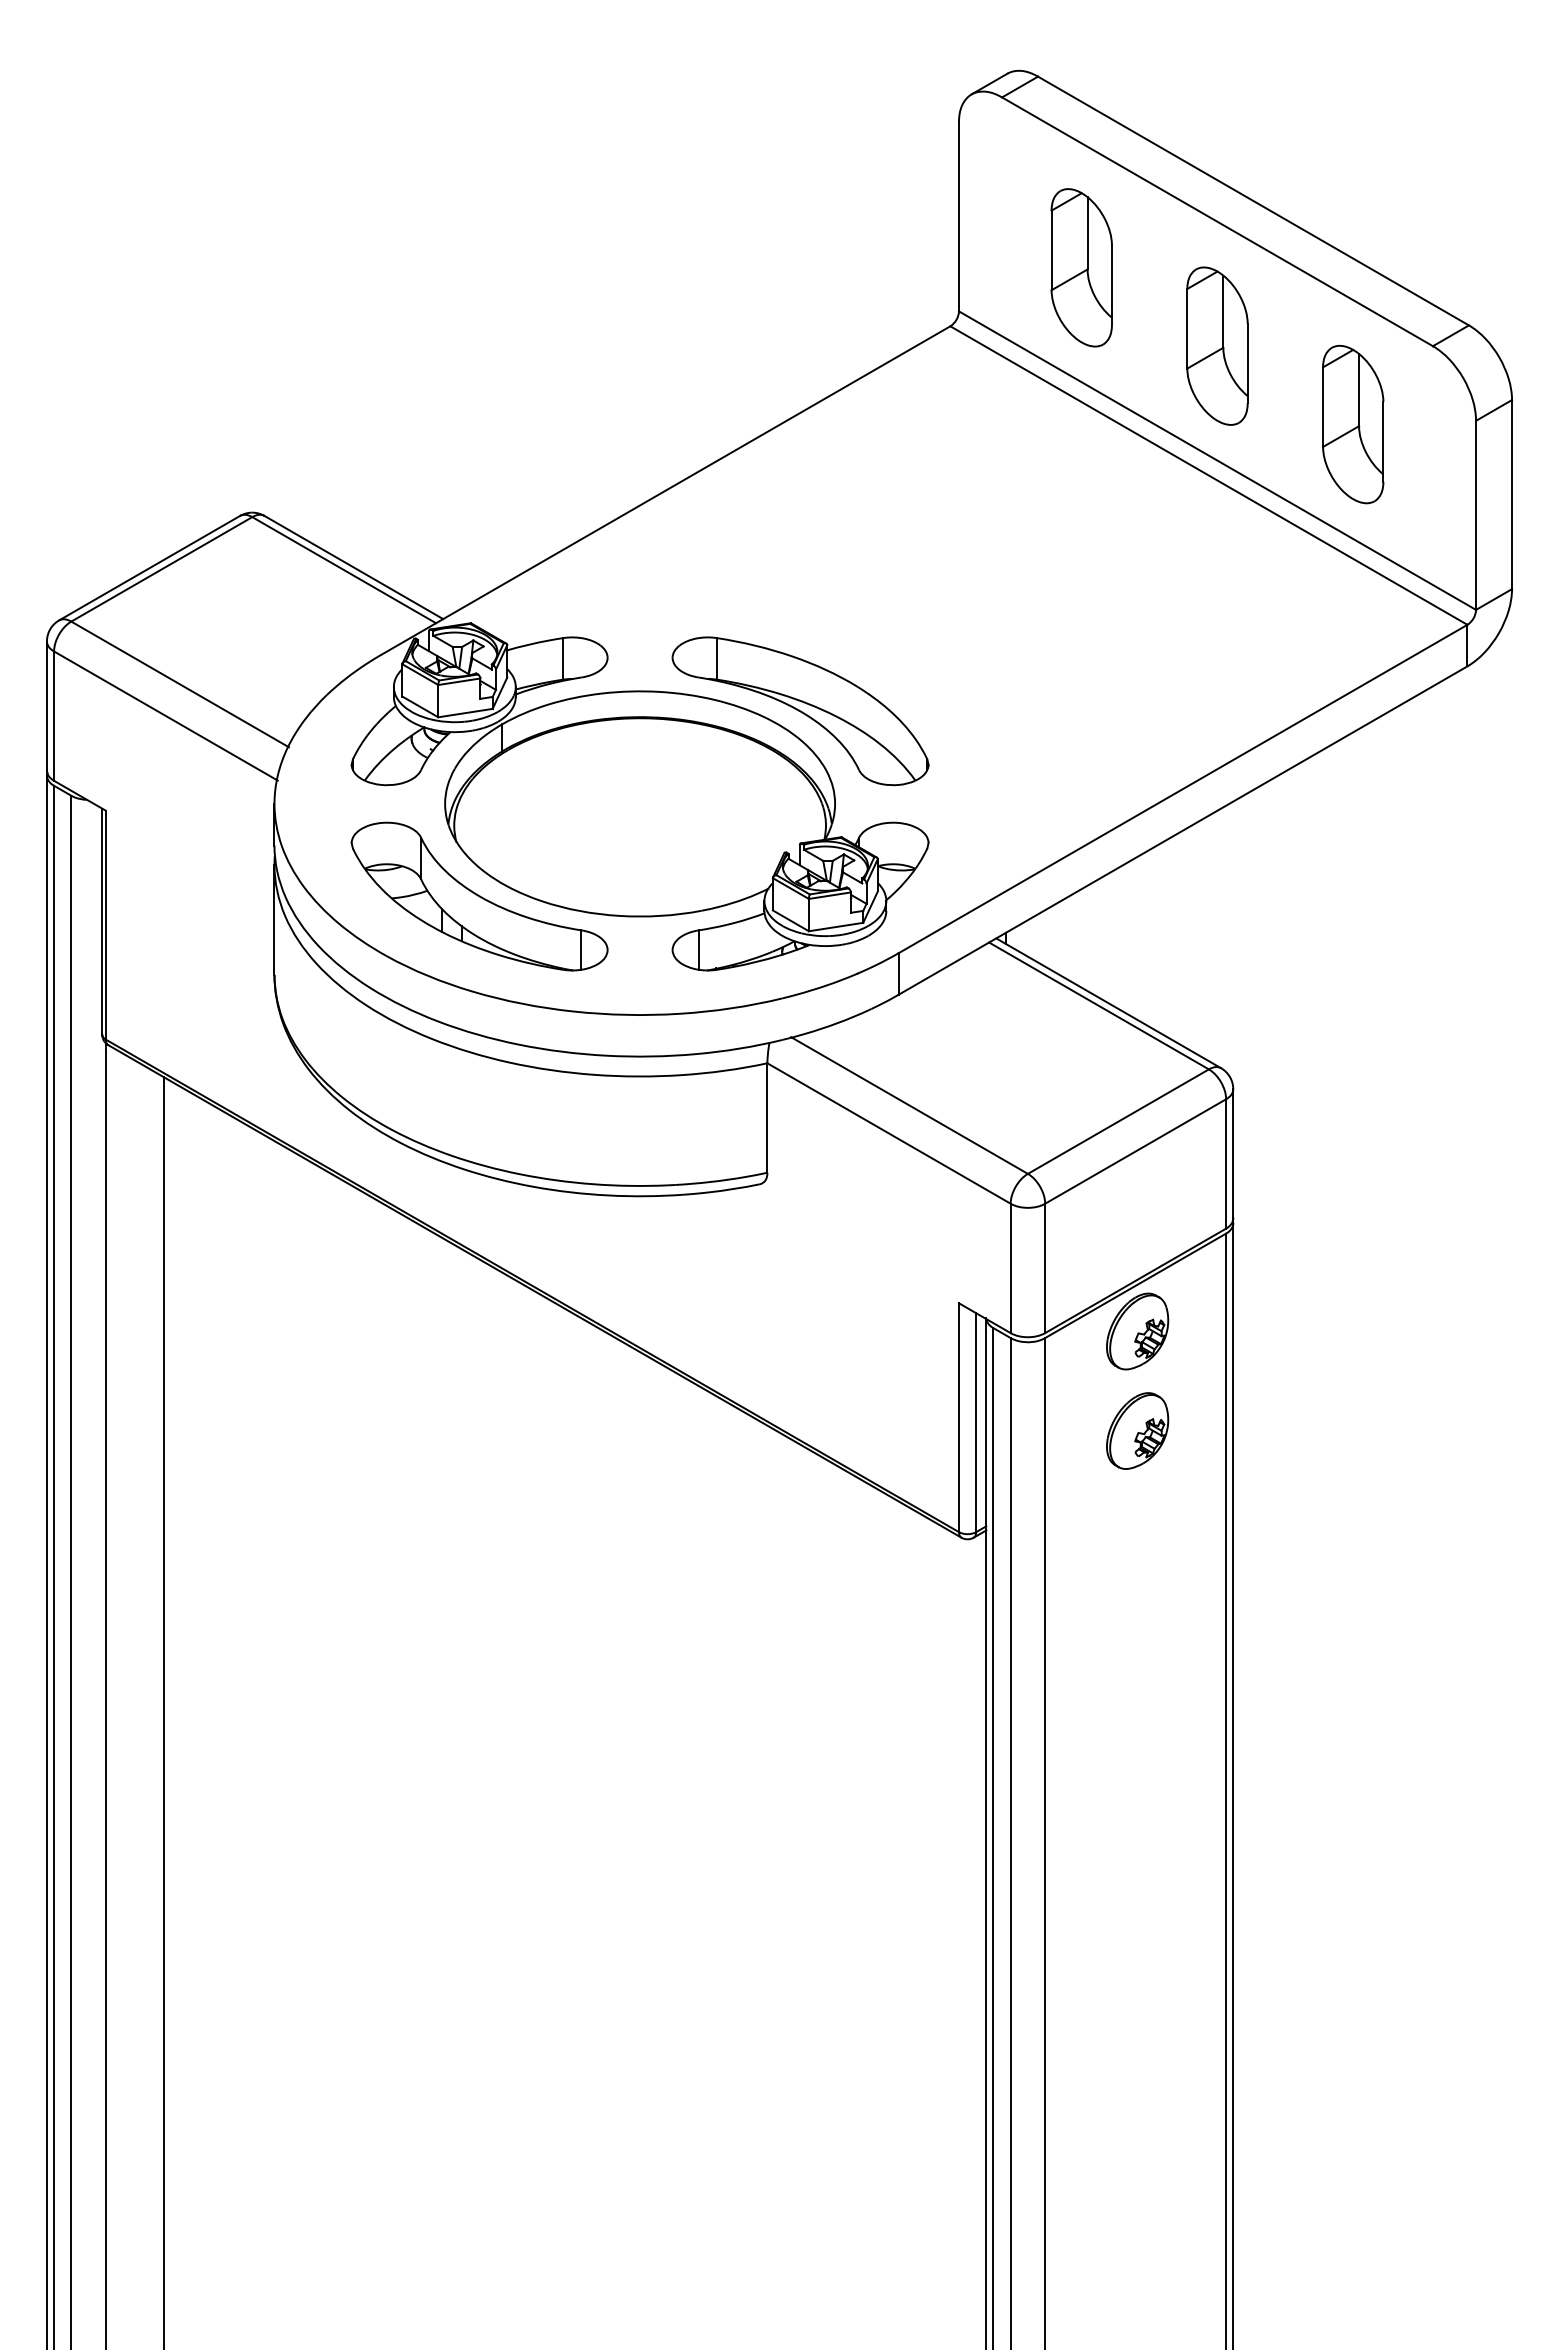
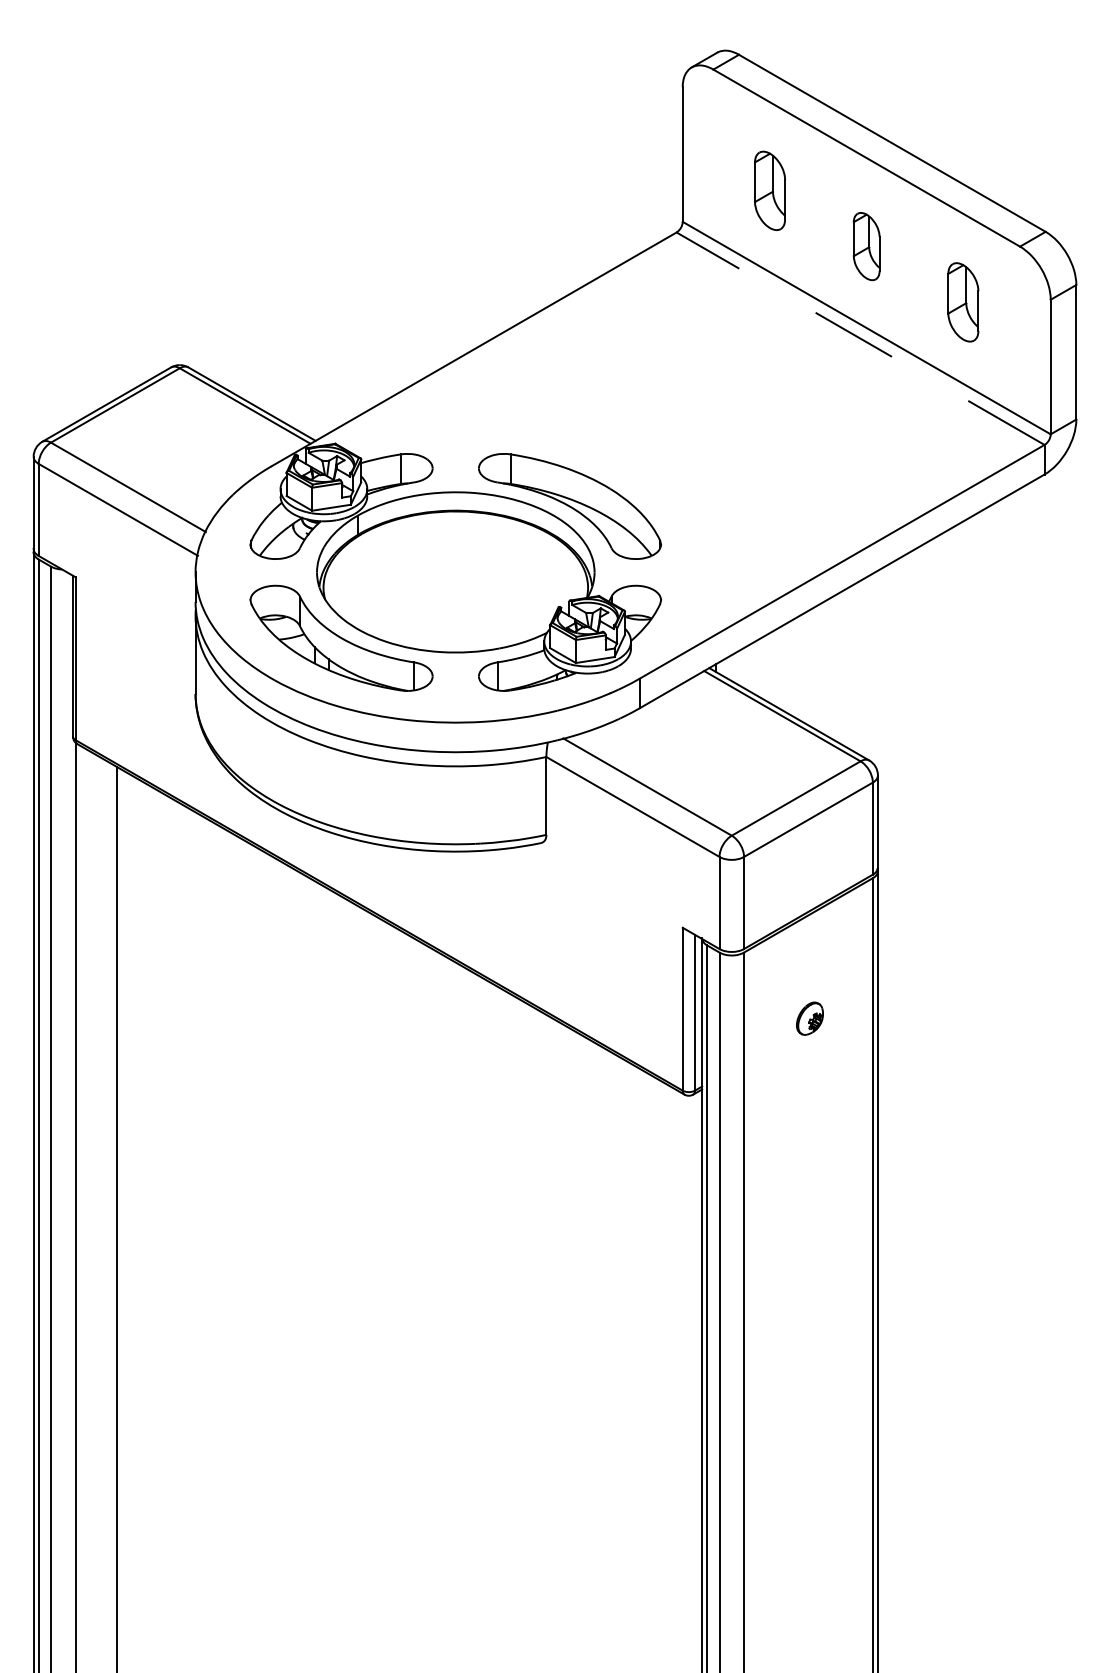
part: (1081, 267) -> (769, 190), size x0.7
part: (1217, 345) -> (866, 246), size x0.6
part: (1353, 424) -> (963, 302), size x0.7
line: (1208, 475) -> (860, 338), solid -> dashed
part: (1137, 1331) -> (809, 947), removed
part: (1137, 1430) -> (809, 1018), size x0.6

